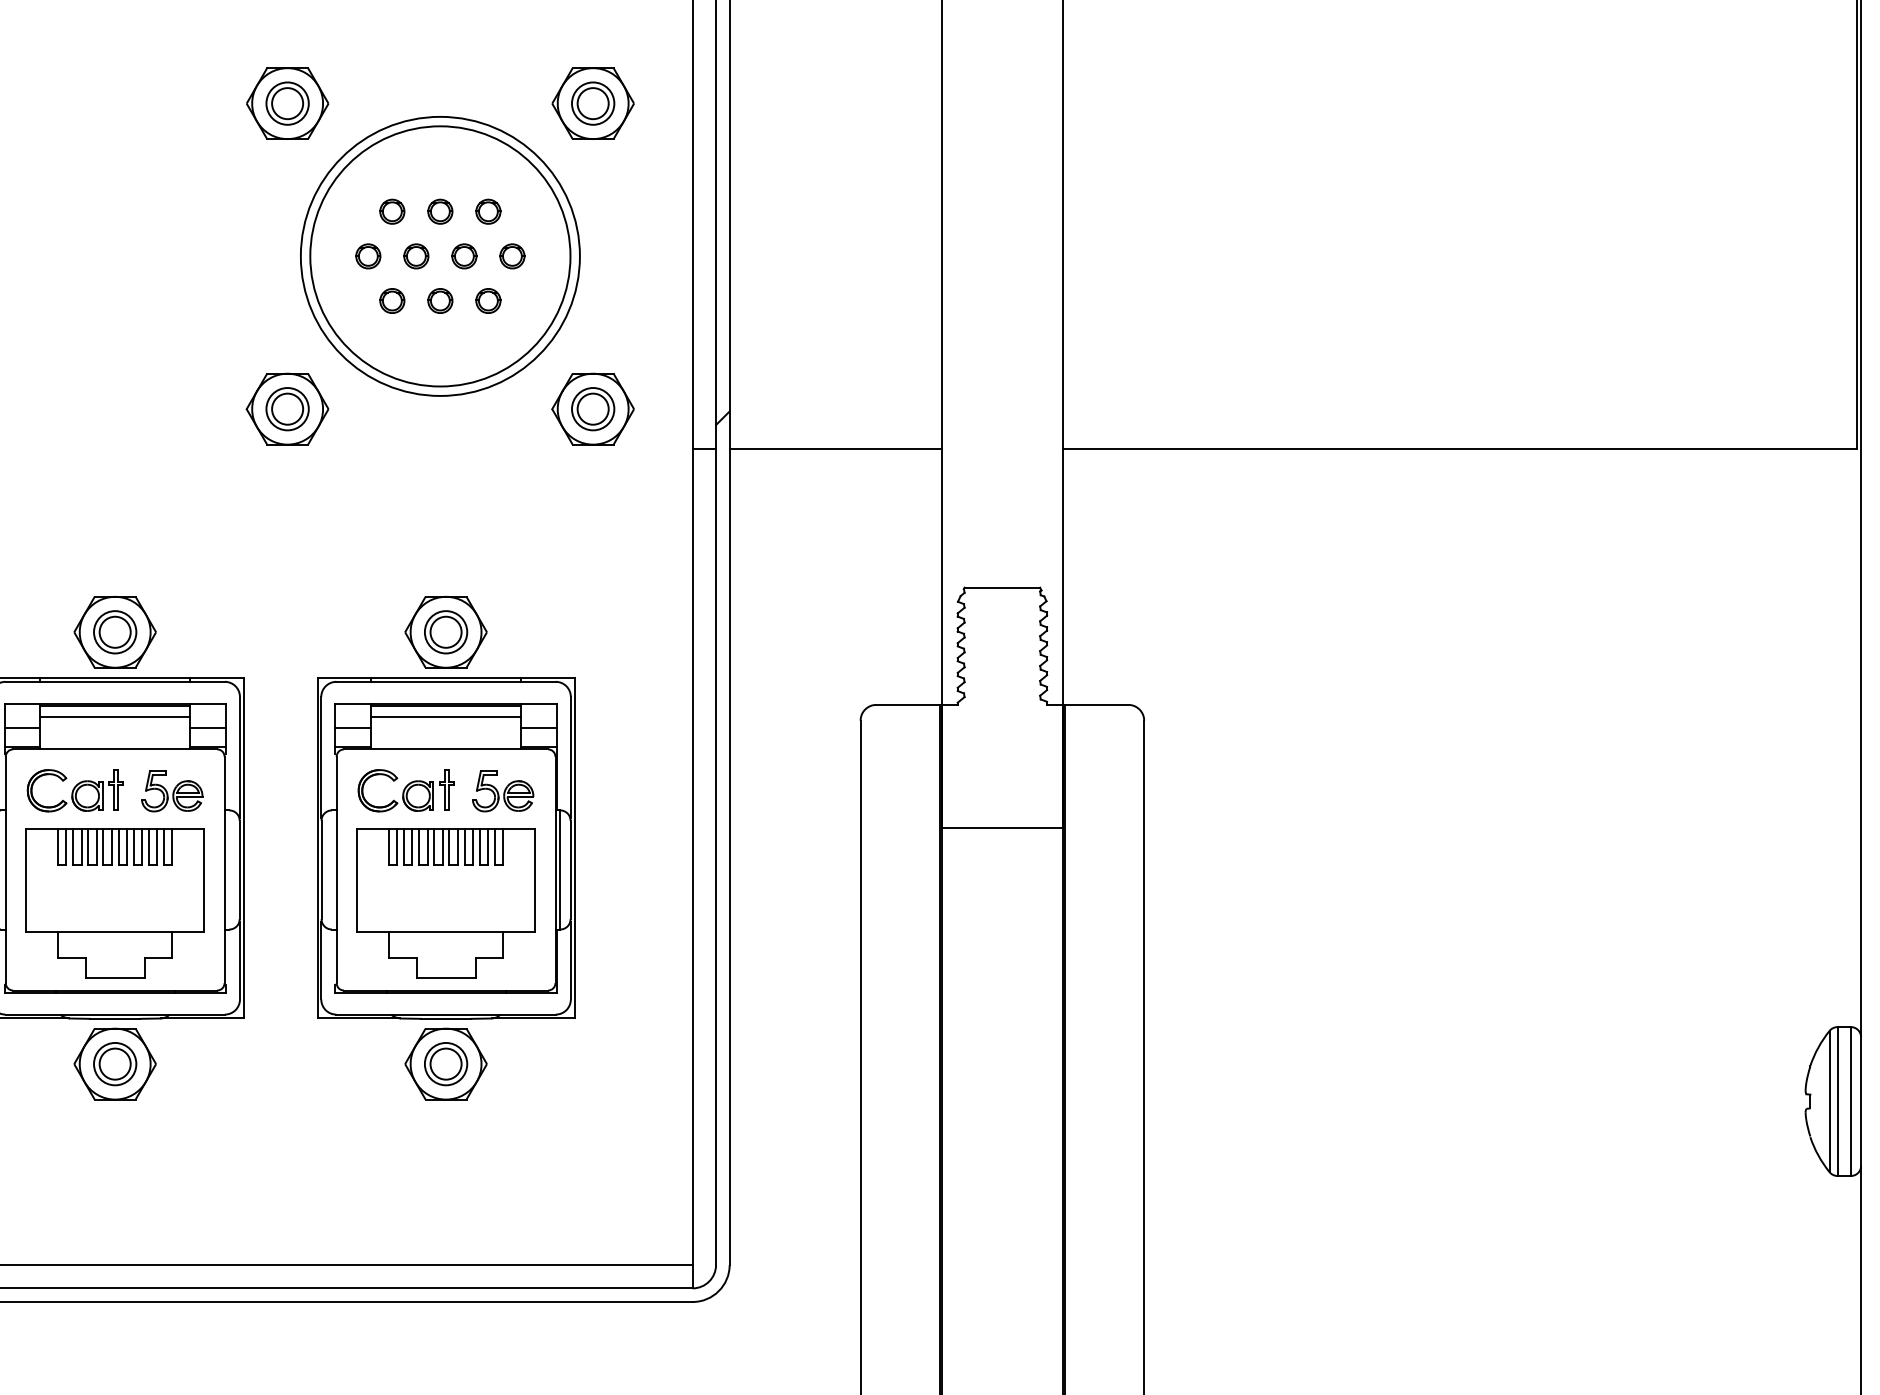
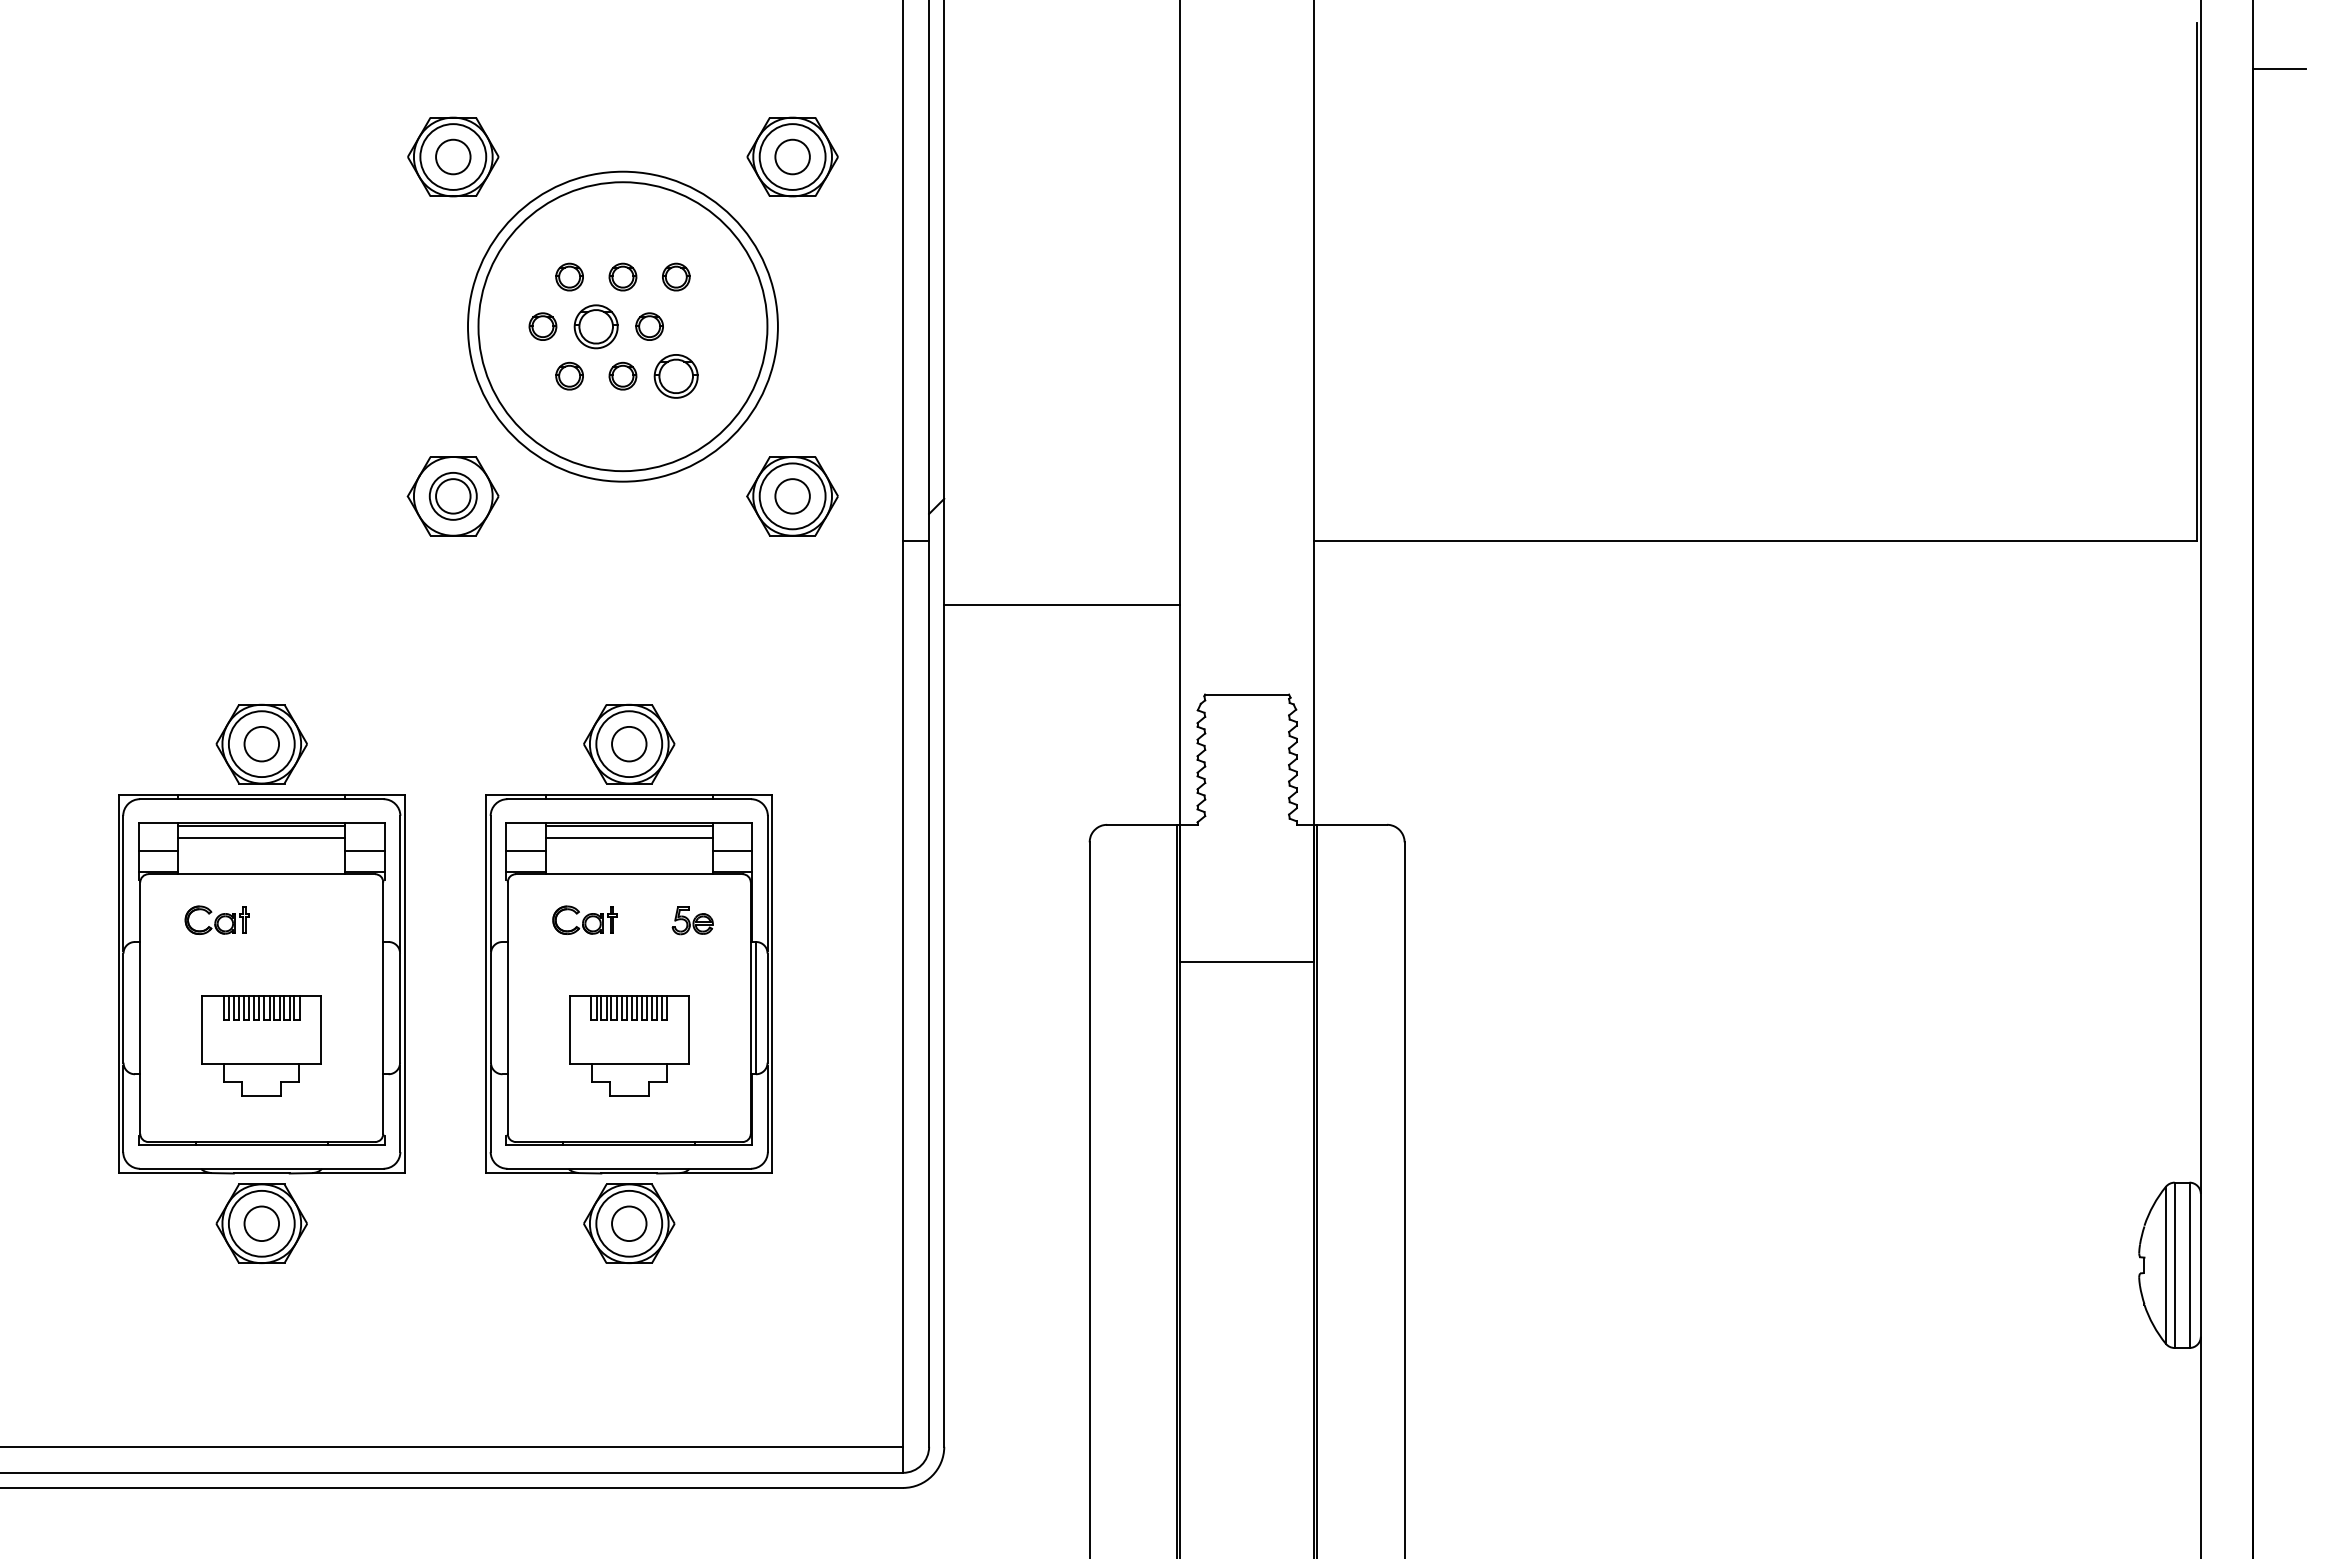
circle: (286, 103) -> (452, 156), size x1.4
circle: (593, 103) -> (792, 156), size x1.4
part: (416, 256) -> (596, 326), size x1.6
part: (512, 256) -> (702, 326), removed
part: (488, 300) -> (676, 375), size x1.6
circle: (593, 408) -> (792, 495), size x1.4
line: (835, 449) -> (1061, 605), moved
circle: (114, 631) -> (261, 743), size x1.4
circle: (445, 631) -> (628, 743), size x1.4
part: (74, 791) -> (216, 920), size x0.6
part: (171, 791) -> (324, 920), removed
part: (405, 791) -> (584, 920), size x0.6
part: (502, 791) -> (692, 920), size x0.6
part: (114, 903) -> (261, 1045), size x0.6
part: (446, 903) -> (629, 1045), size x0.6
circle: (114, 1063) -> (261, 1223), size x1.4
circle: (445, 1063) -> (628, 1223), size x1.4

